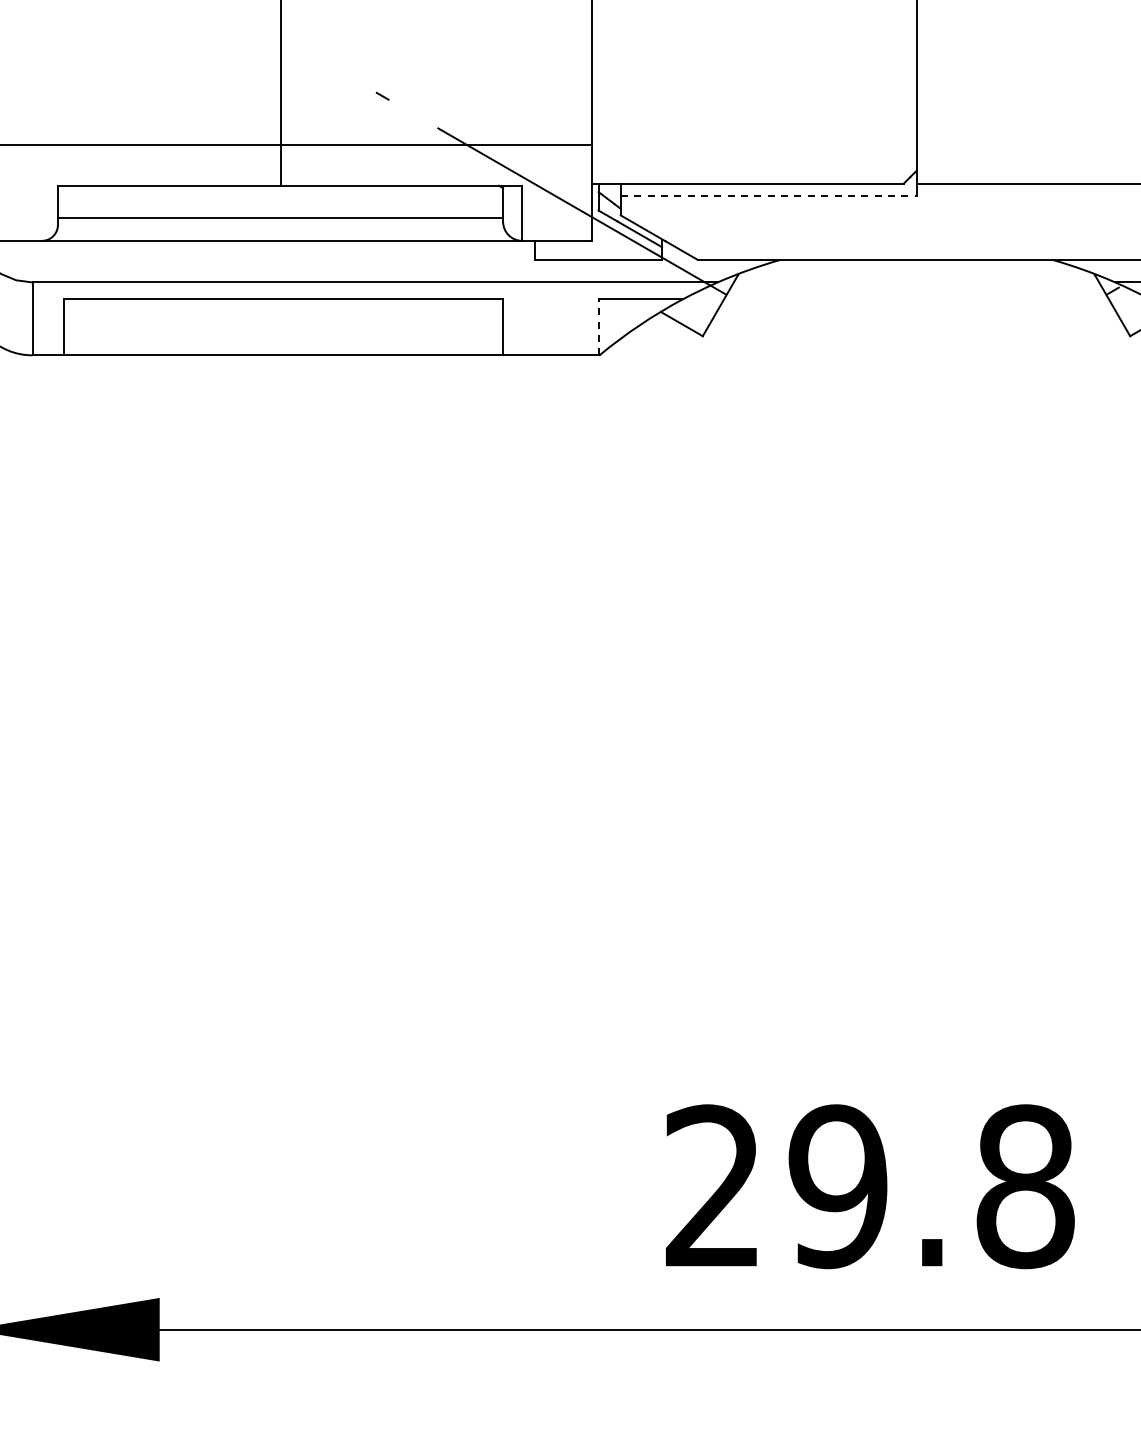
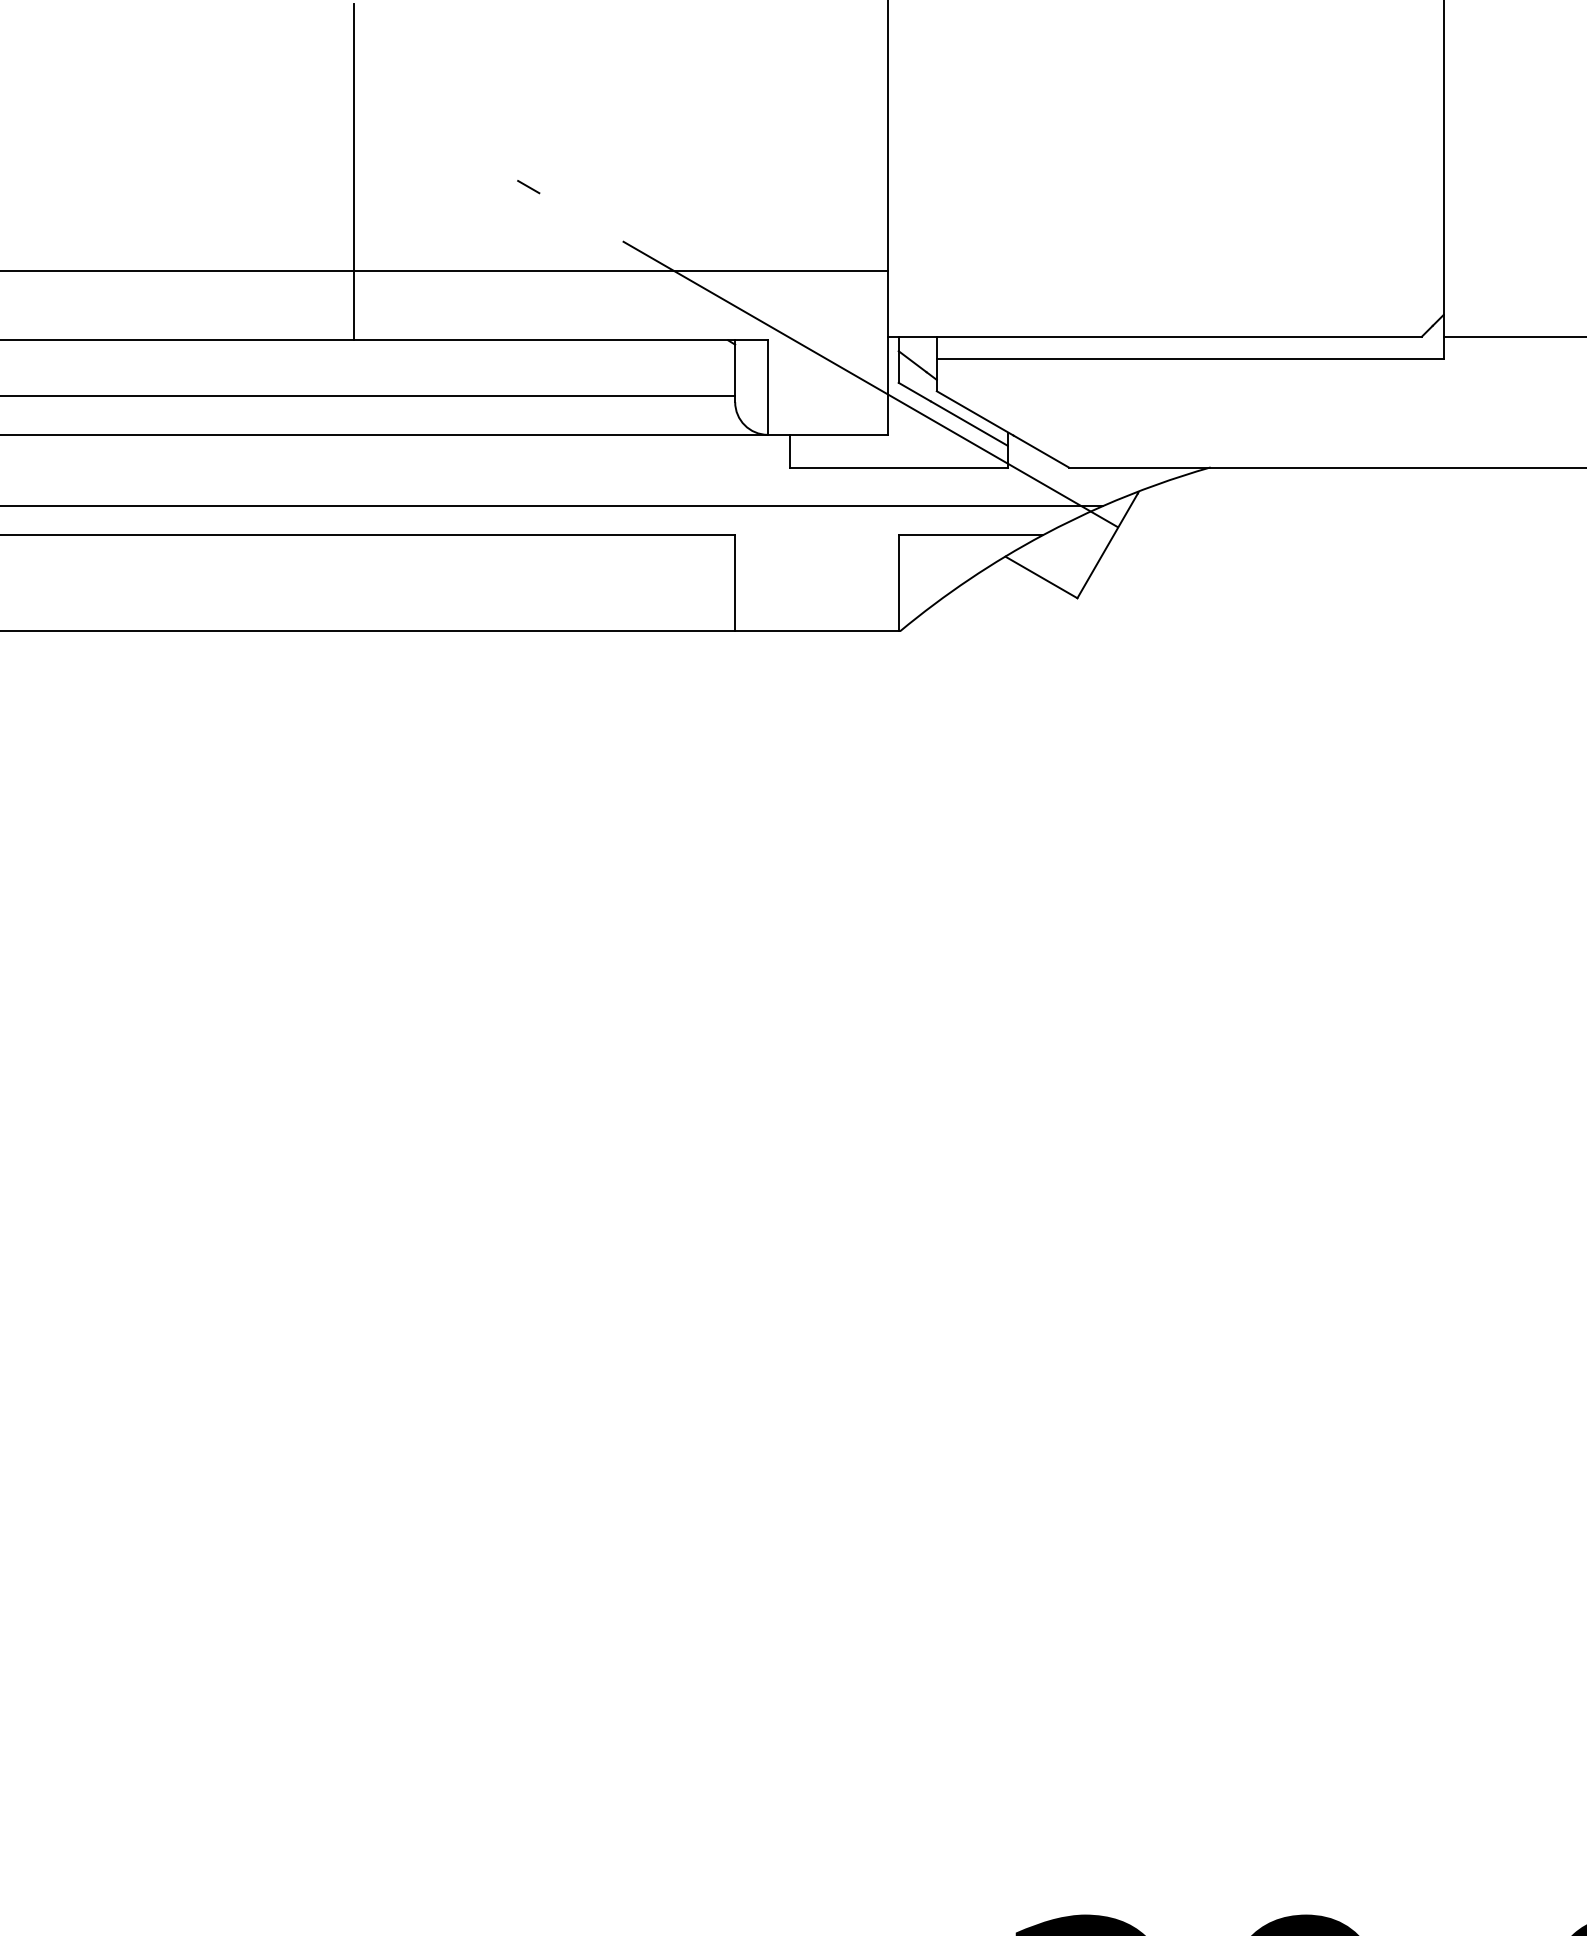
line: (768, 196) -> (1189, 358), dashed -> solid
line: (598, 326) -> (898, 581), dashed -> solid

